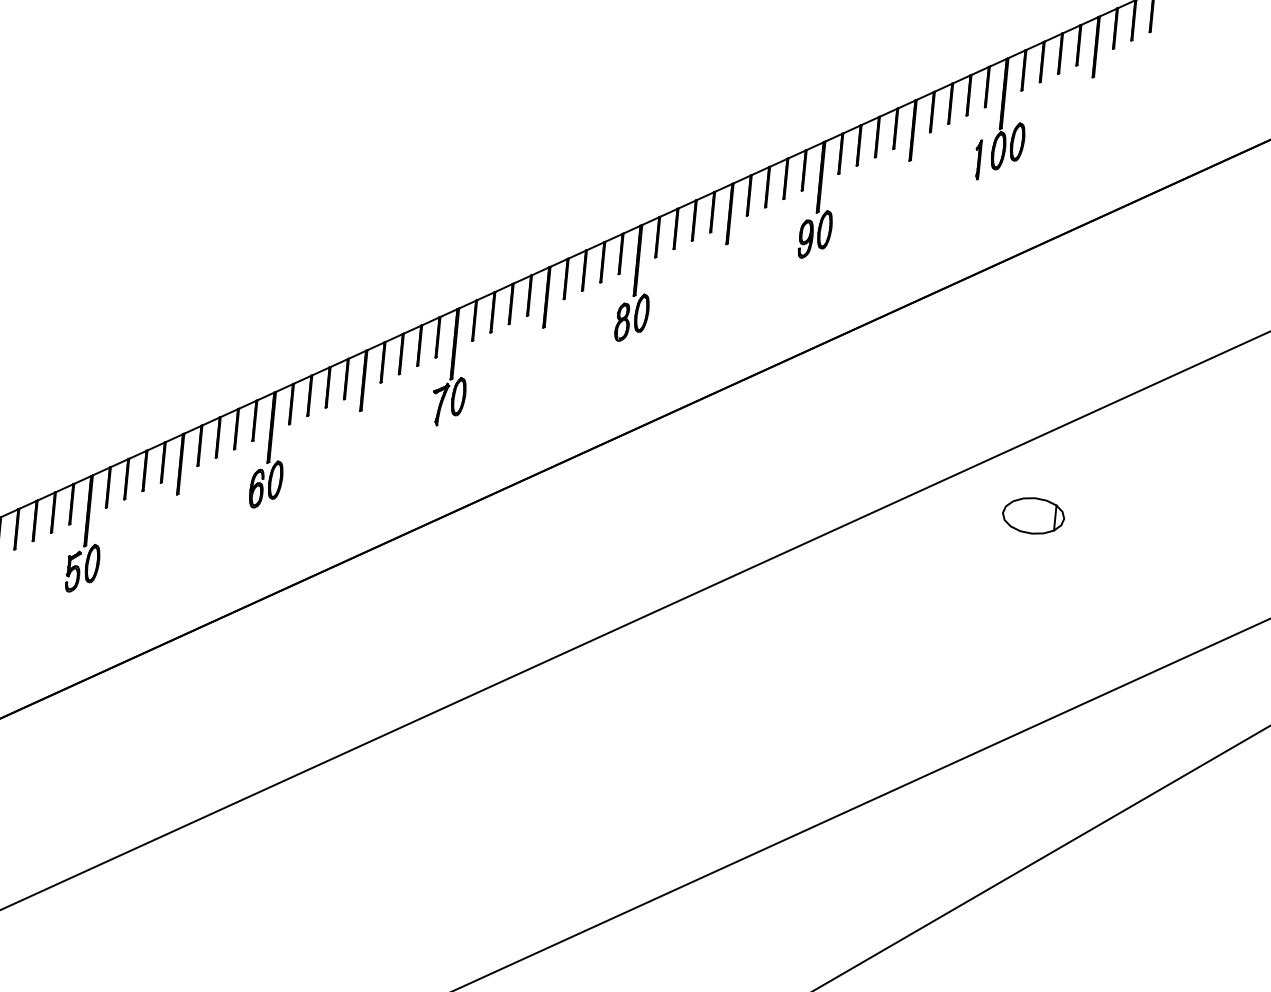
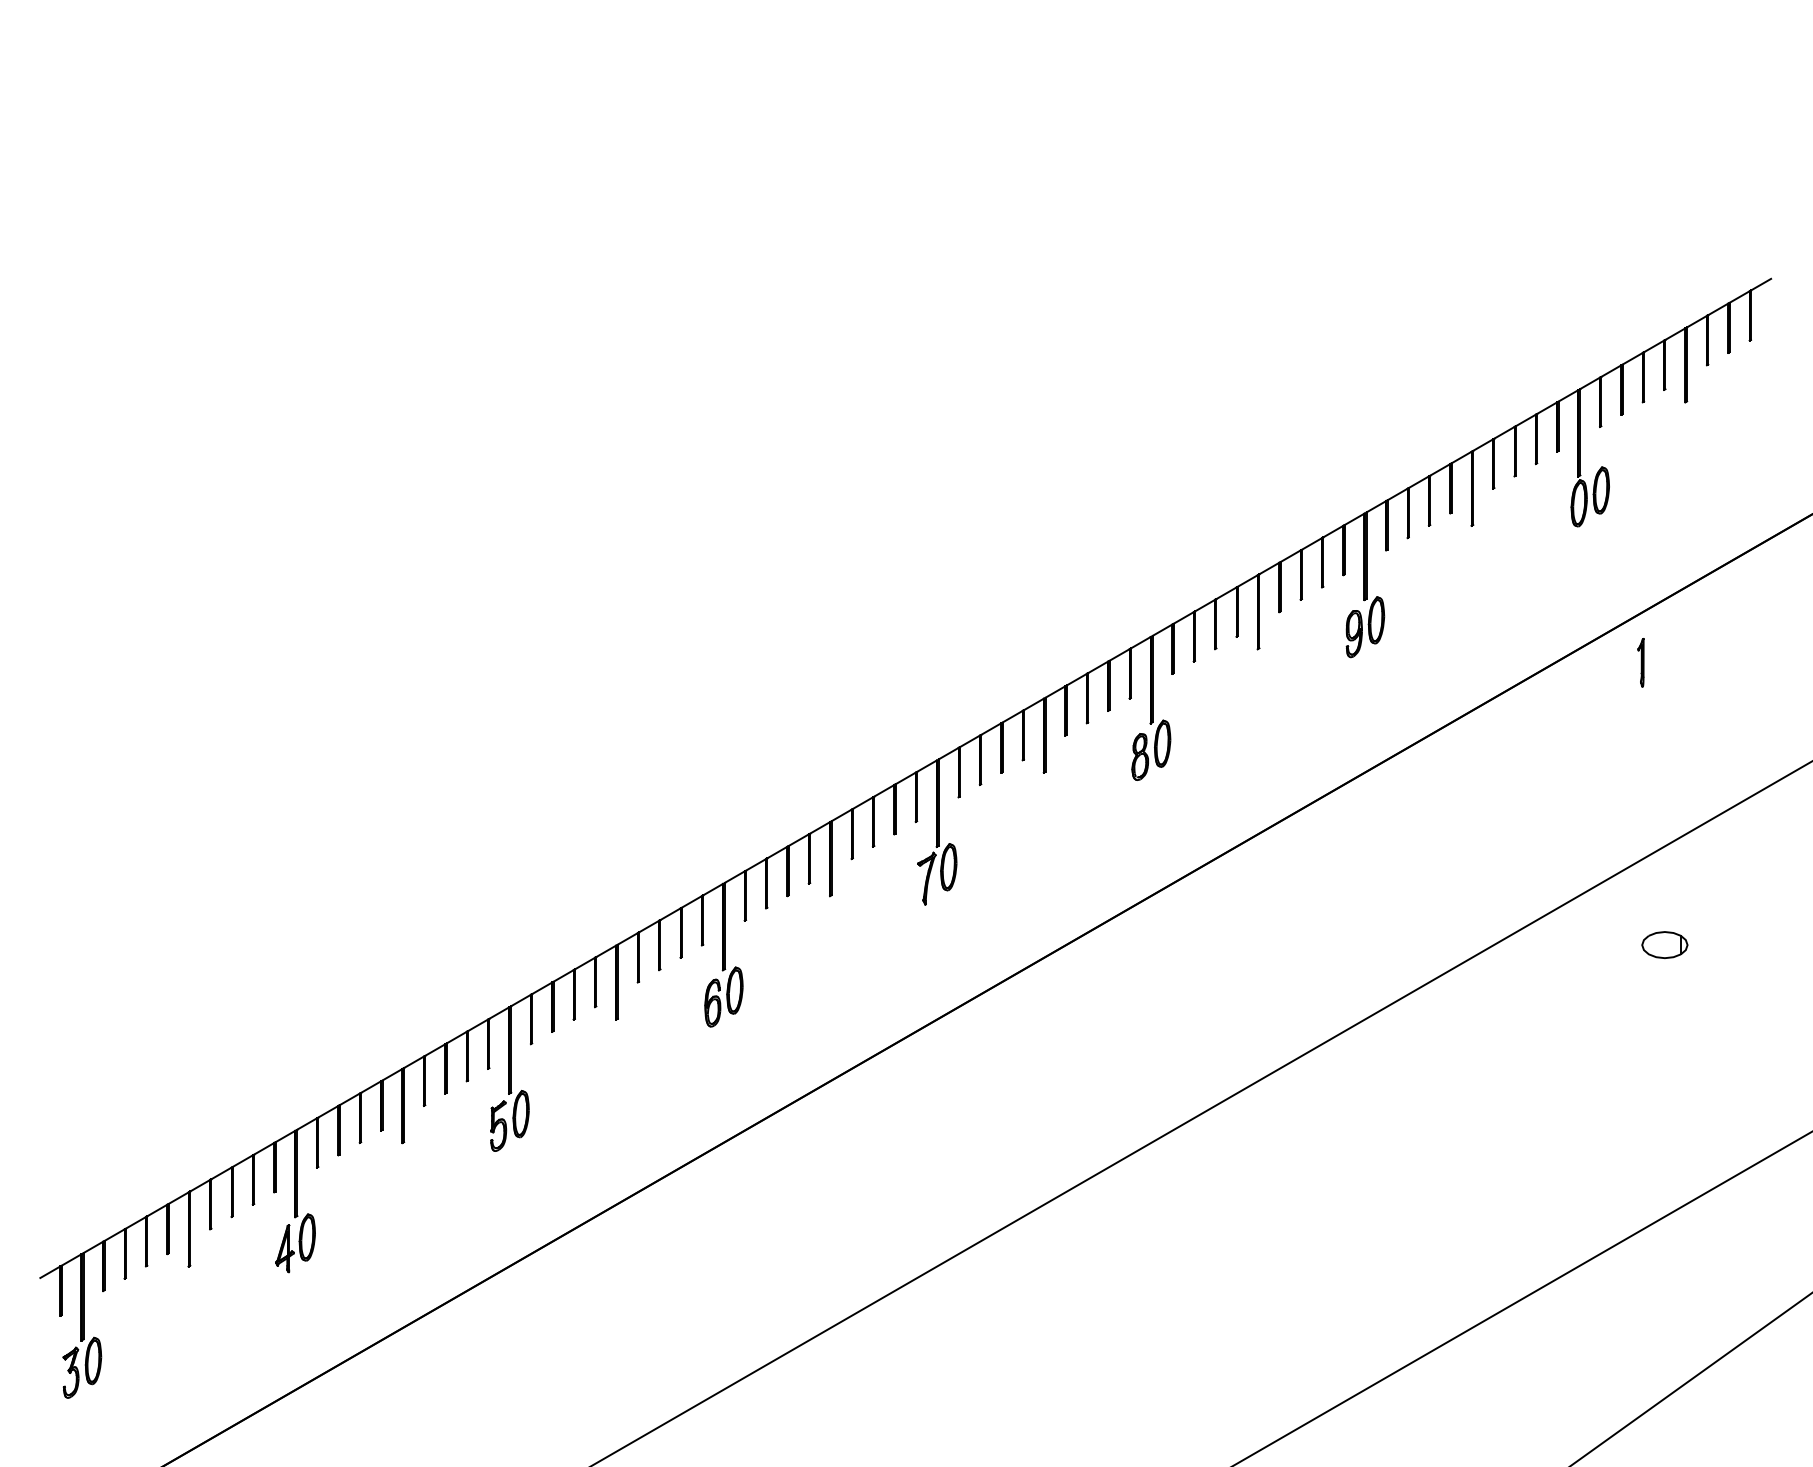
part: (977, 159) -> (1640, 662), moved
part: (1033, 515) -> (1664, 944), size x0.6

